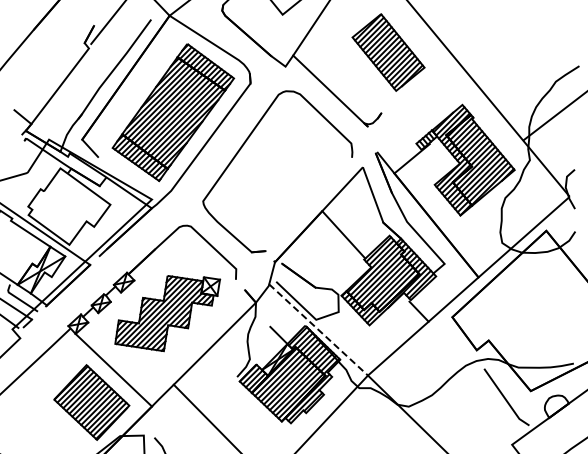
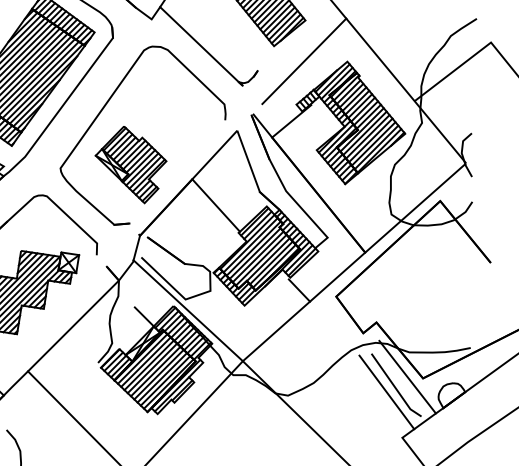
line: (423, 104) -> (304, 61), added
part: (266, 198) -> (130, 165), added
line: (318, 330) -> (188, 311), dashed -> solid
line: (516, 389) -> (407, 376), added
line: (497, 403) -> (386, 392), added

